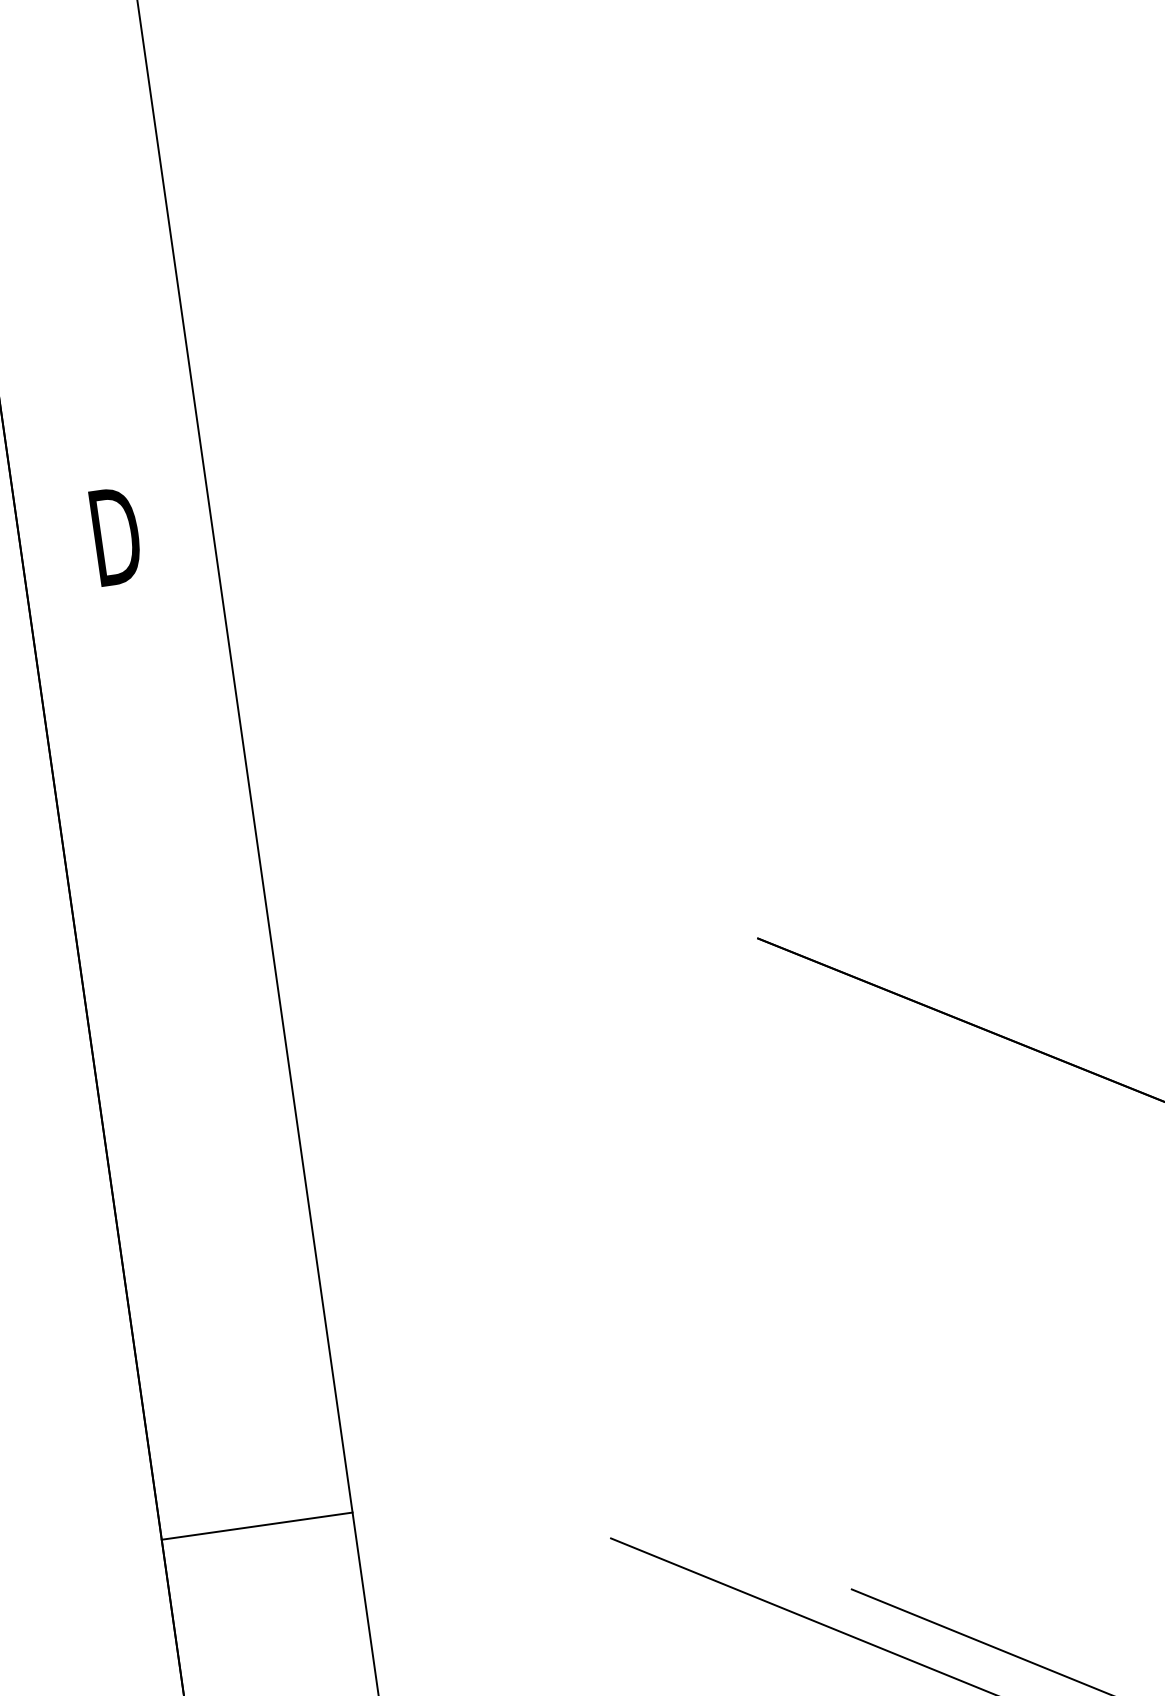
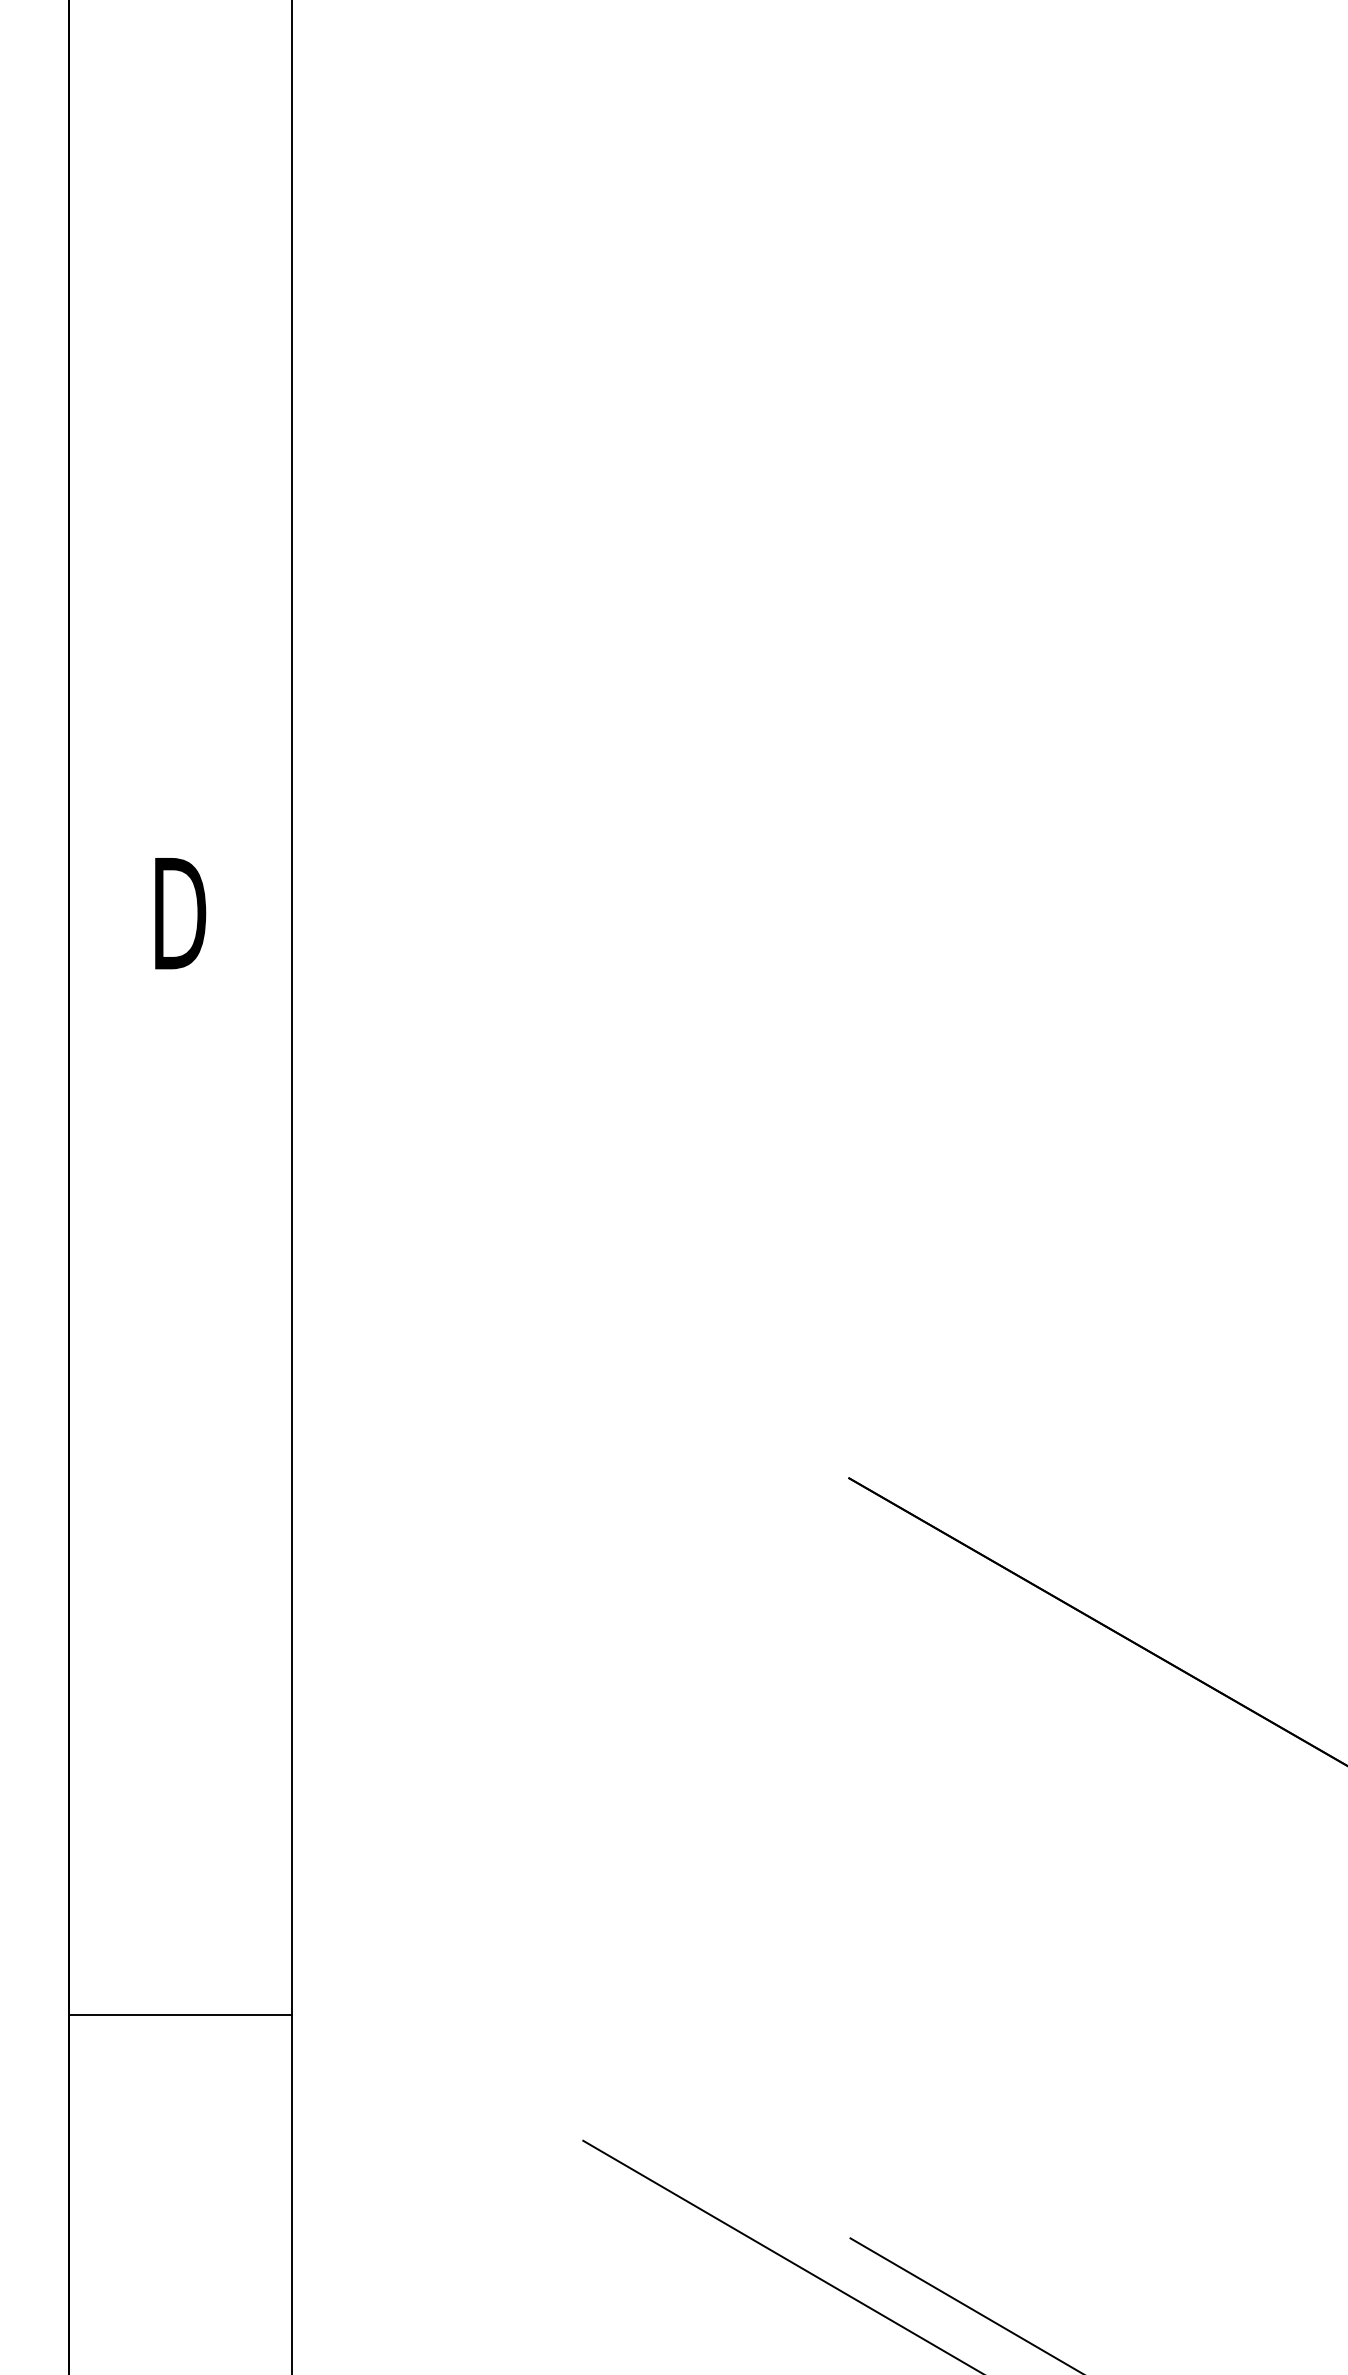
line: (256, 1526) -> (179, 2015), moved

